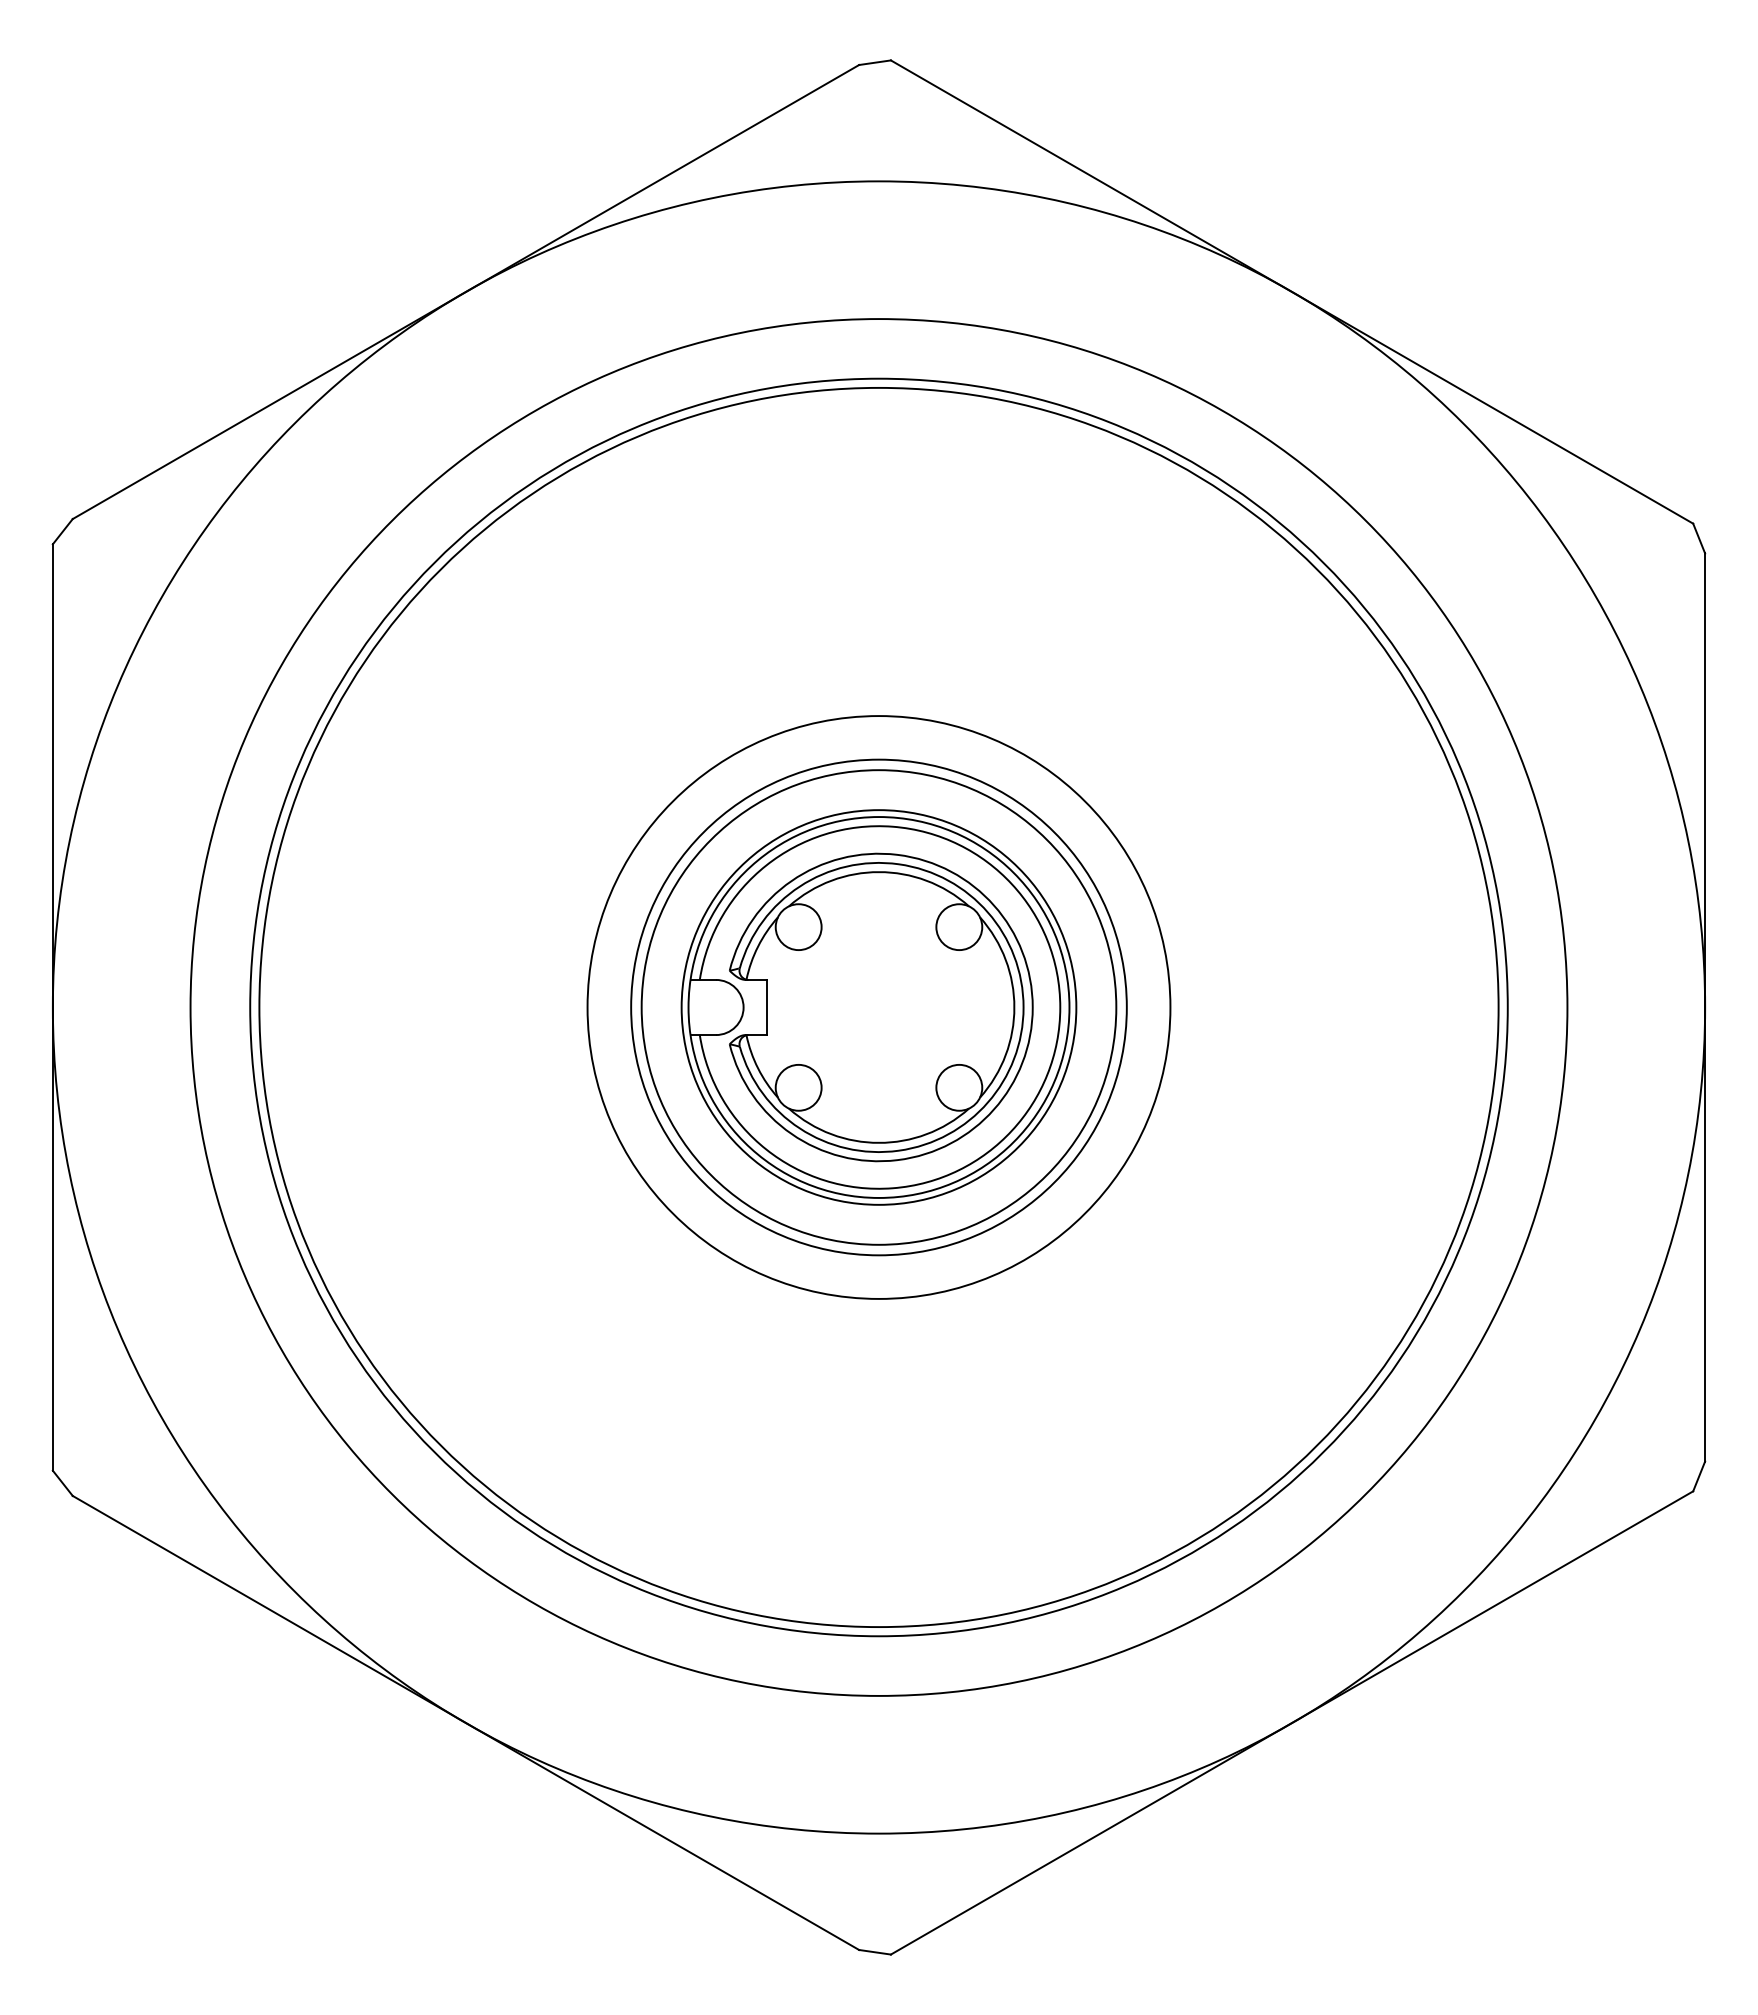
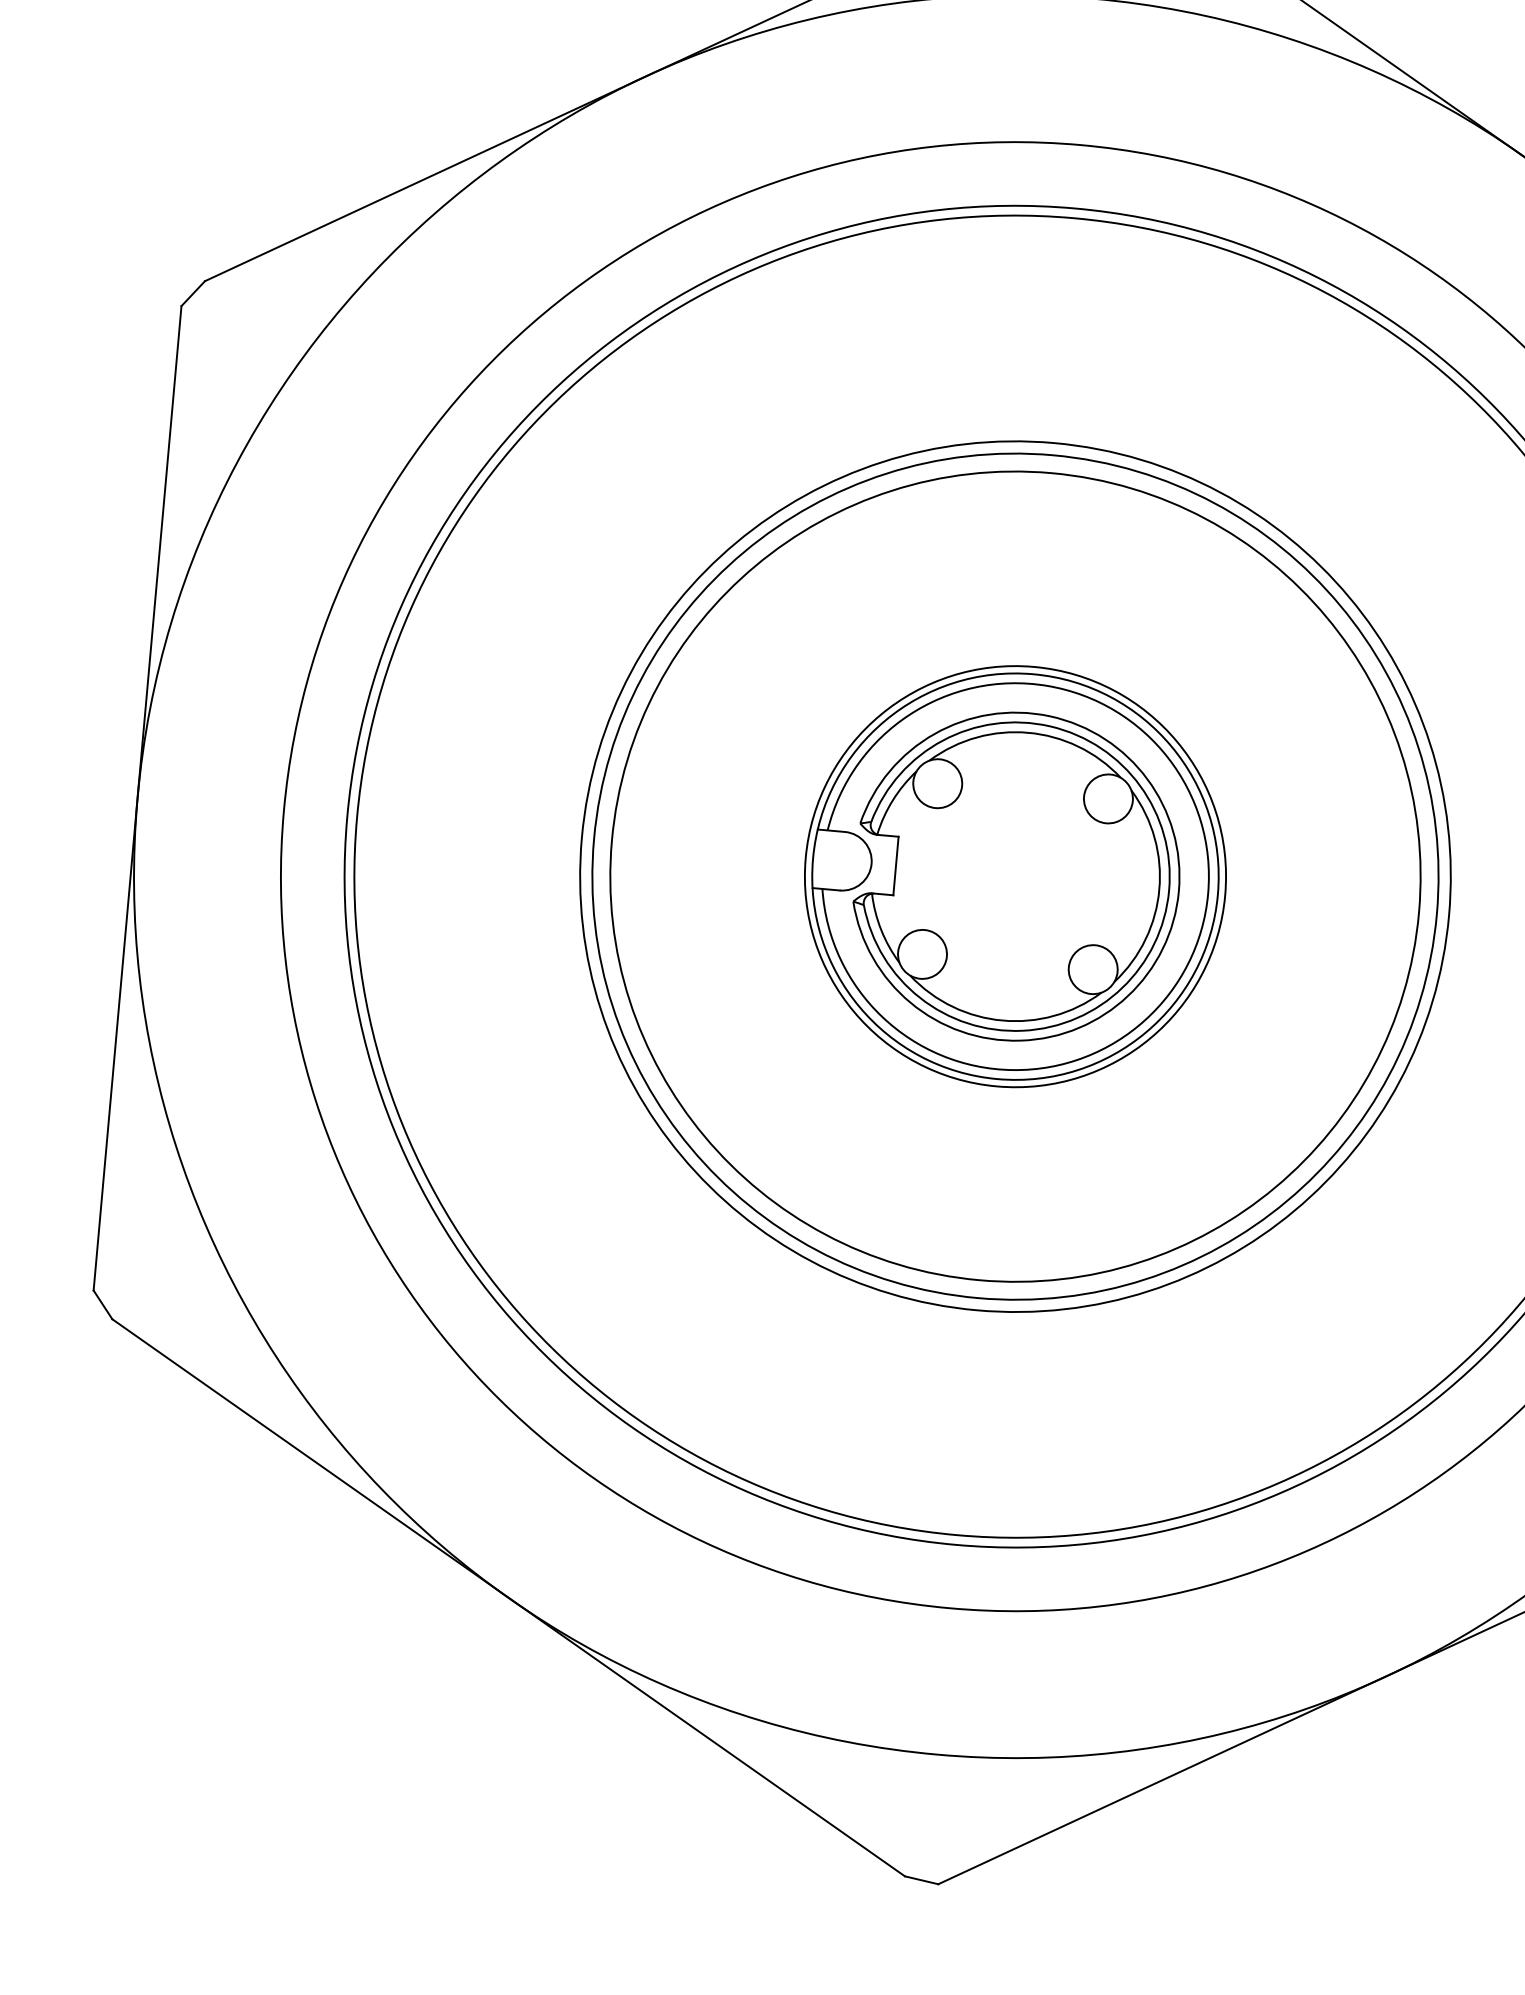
circle: (878, 1007) -> (1014, 876), size x1.4
circle: (878, 1007) -> (1014, 876), size x1.6
circle: (878, 1007) -> (1014, 876), size x1.6

